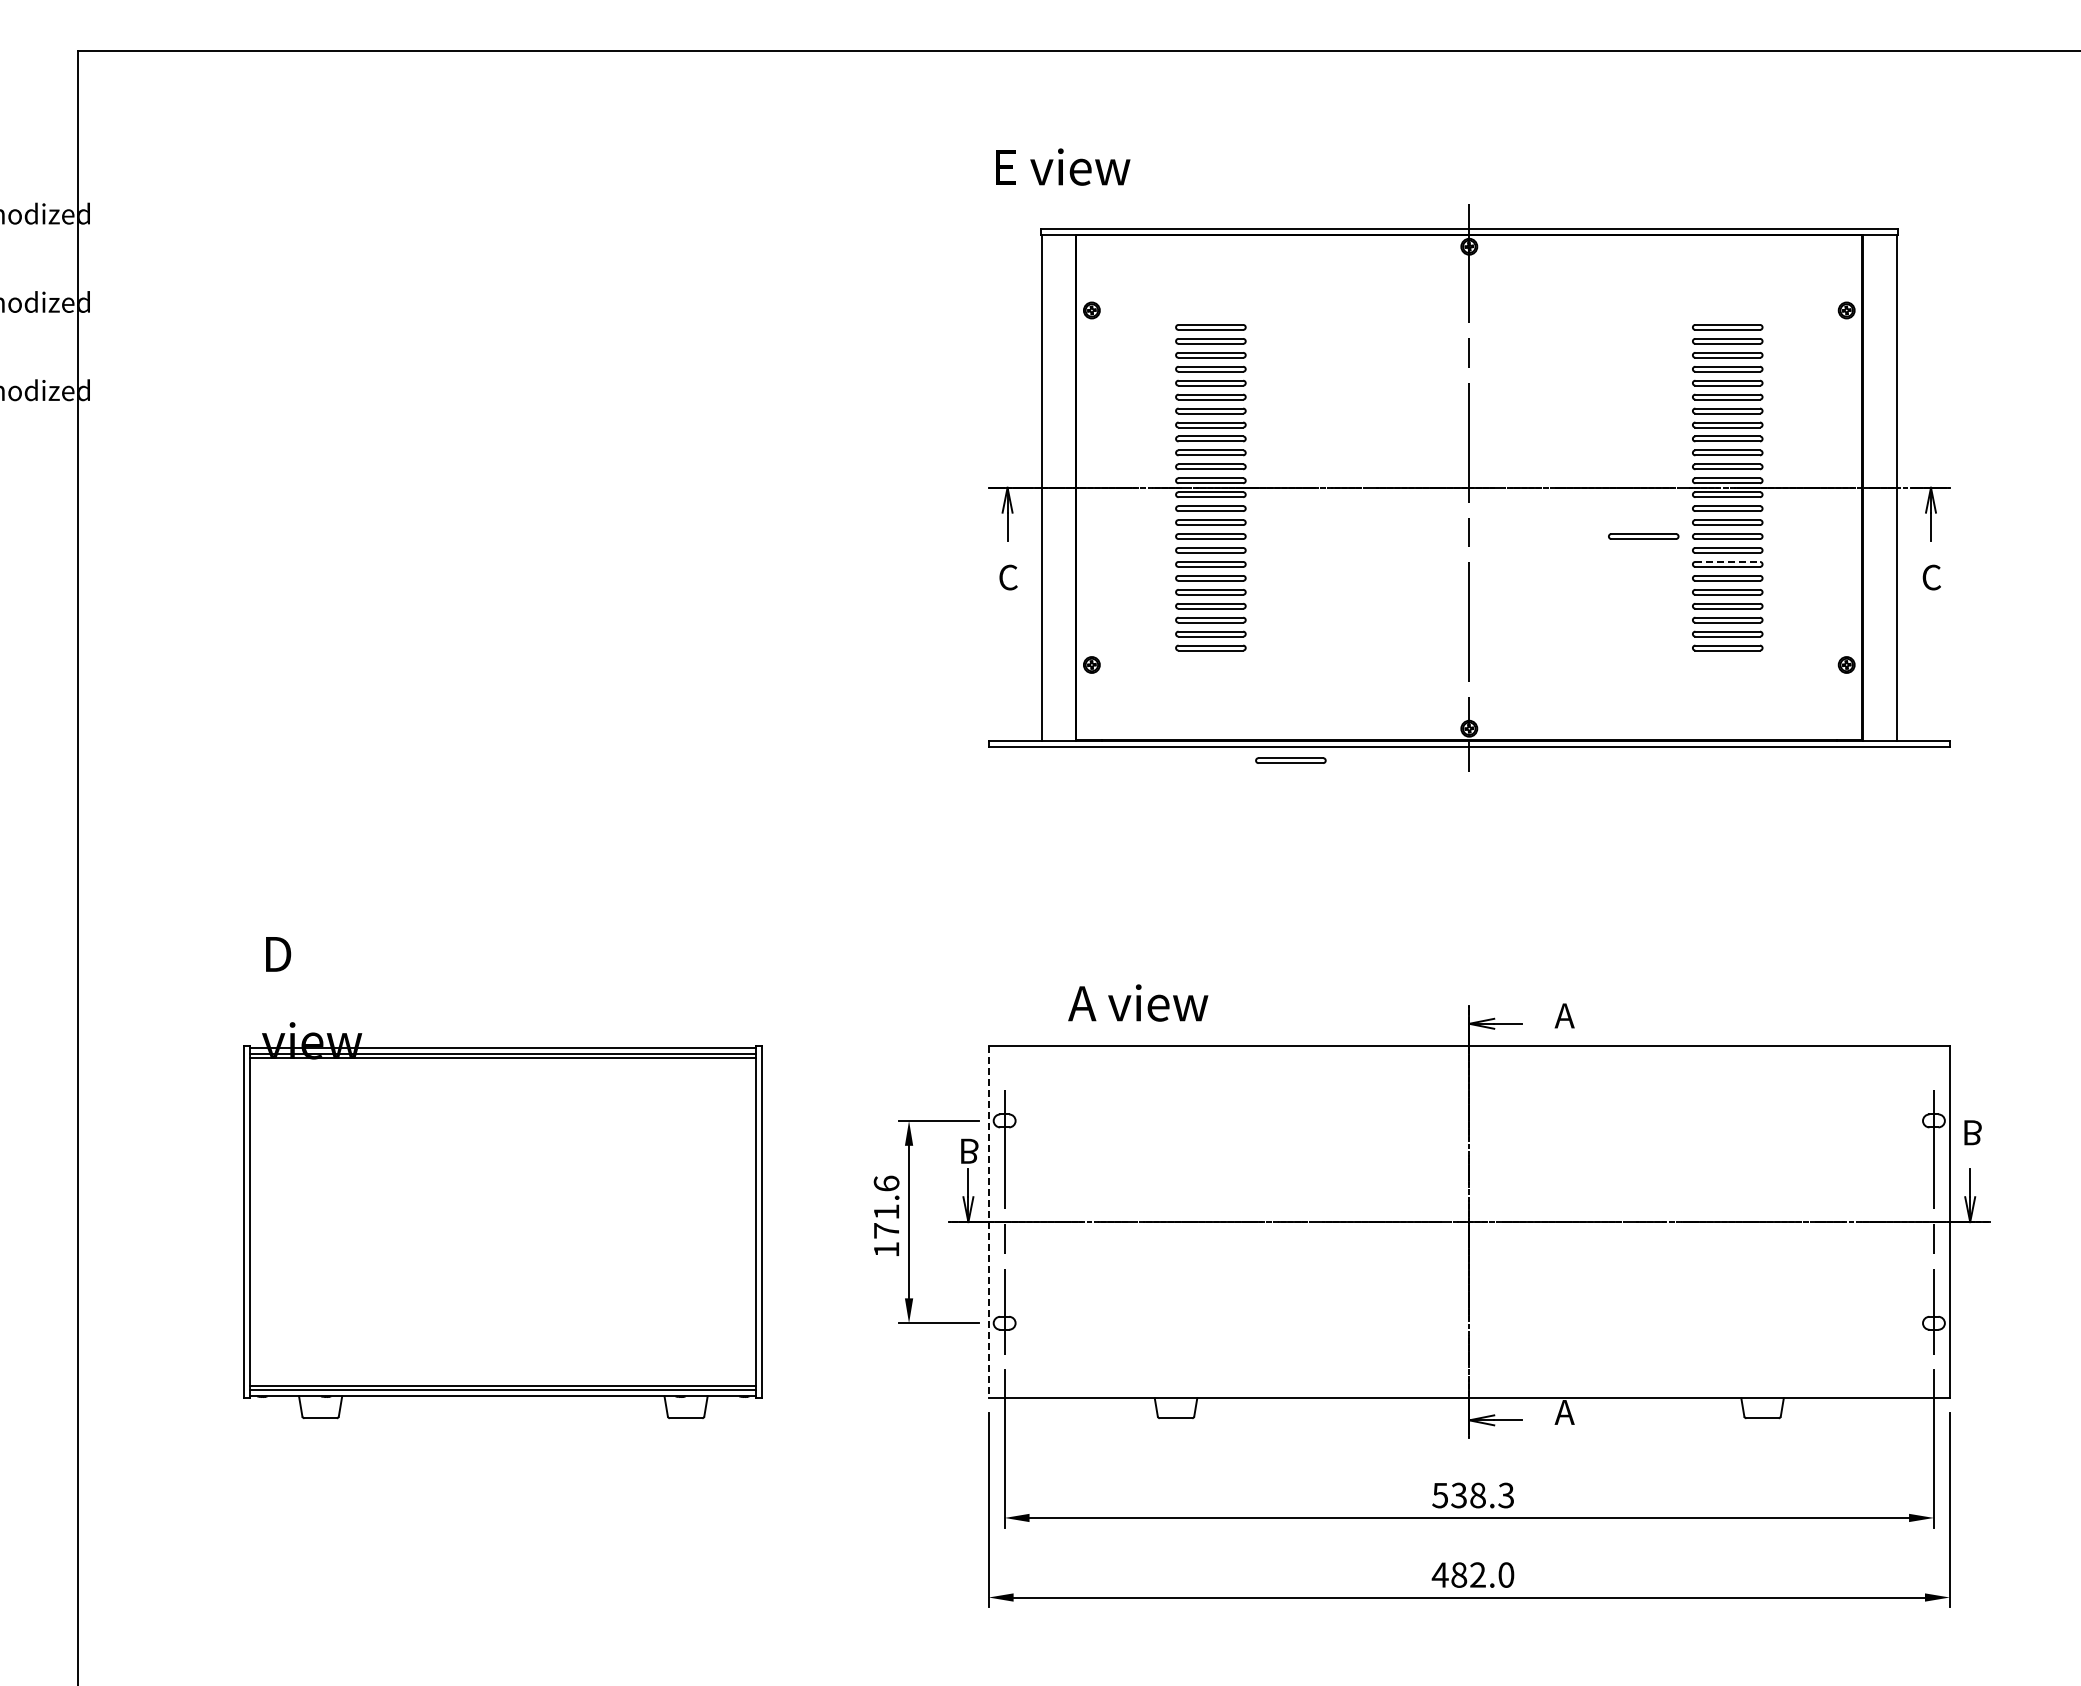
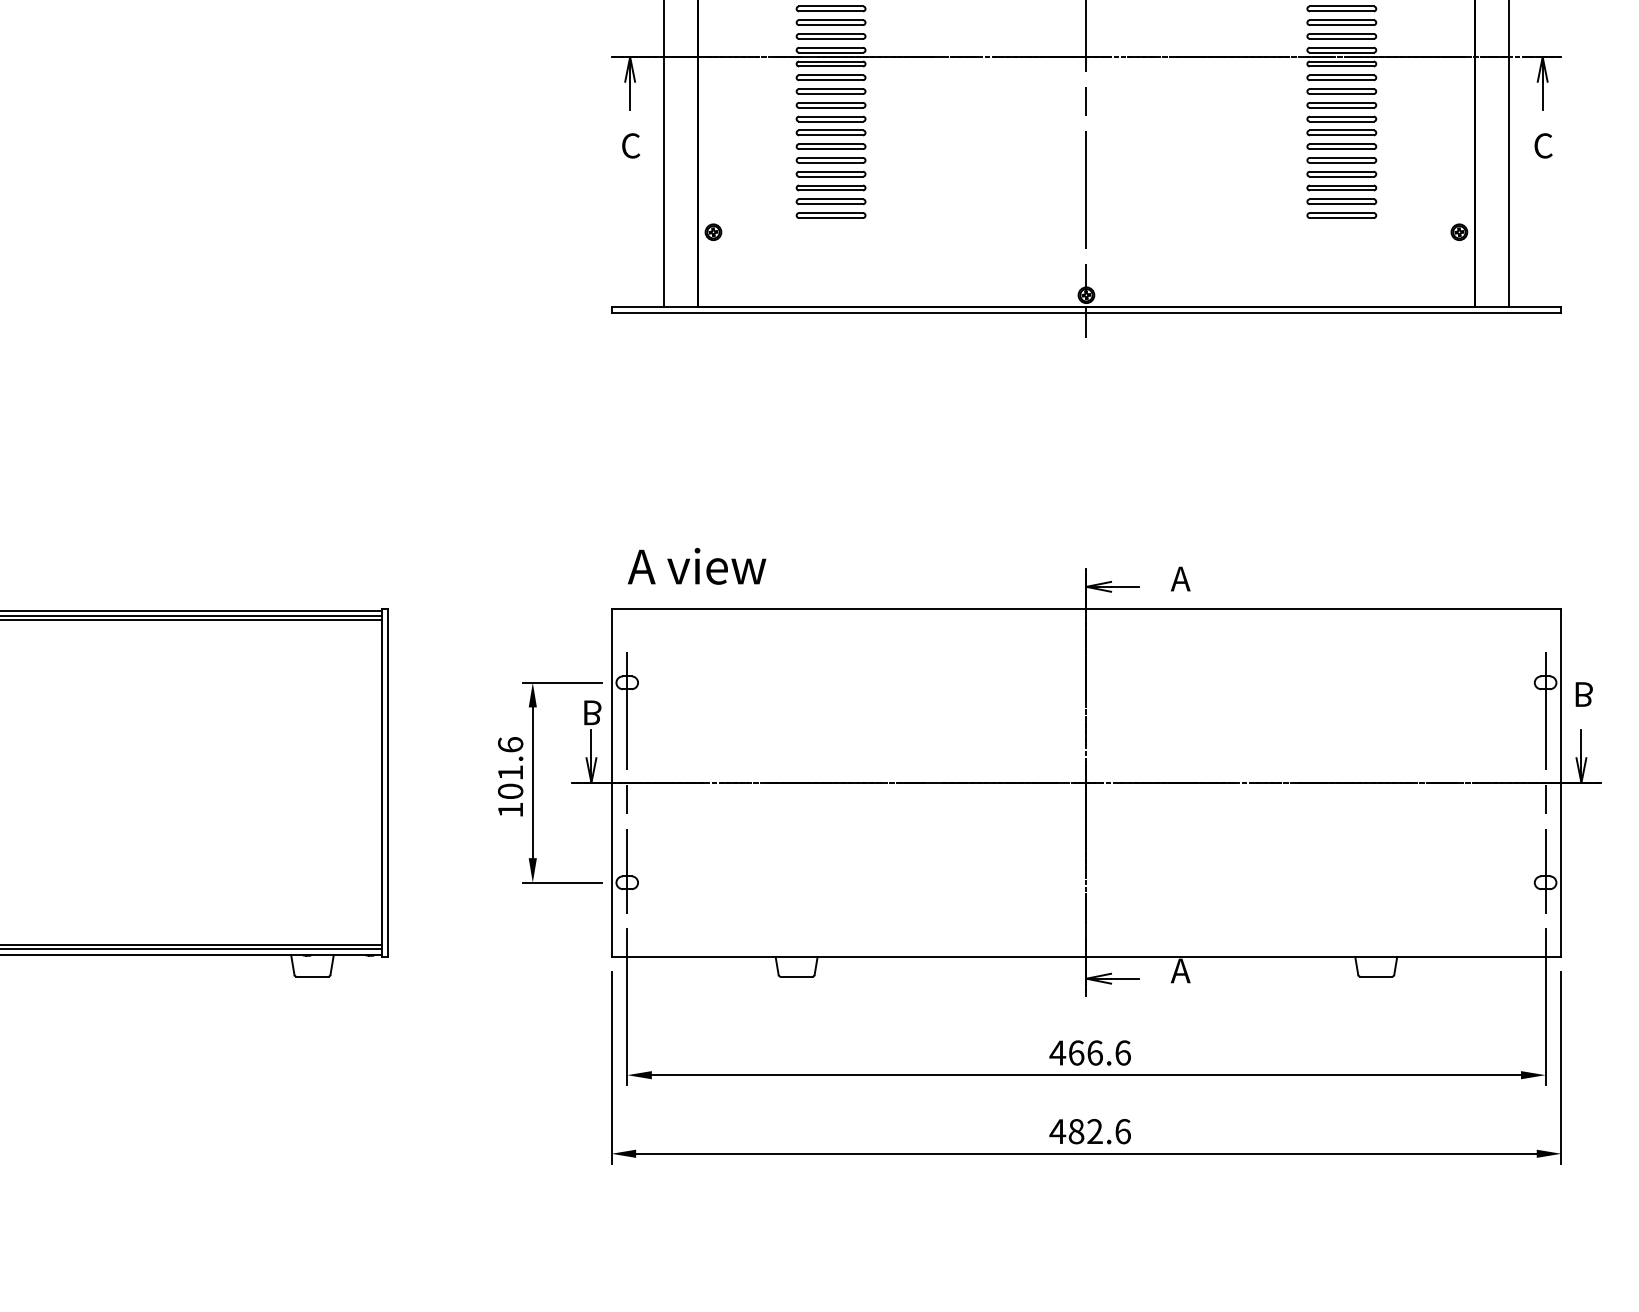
part: (1643, 536) -> (1258, 105), removed
line: (1728, 561) -> (1342, 130), dashed -> solid
part: (1290, 760) -> (909, 326), removed
text: (1138, 1002) -> (697, 565), moved
line: (988, 1222) -> (611, 783), dashed -> solid
text: (886, 1230) -> (510, 791), 171.6 -> 101.6
text: (1472, 1495) -> (1089, 1052), 538.3 -> 466.6
text: (1506, 1574) -> (1123, 1131), 482.0 -> 482.6

